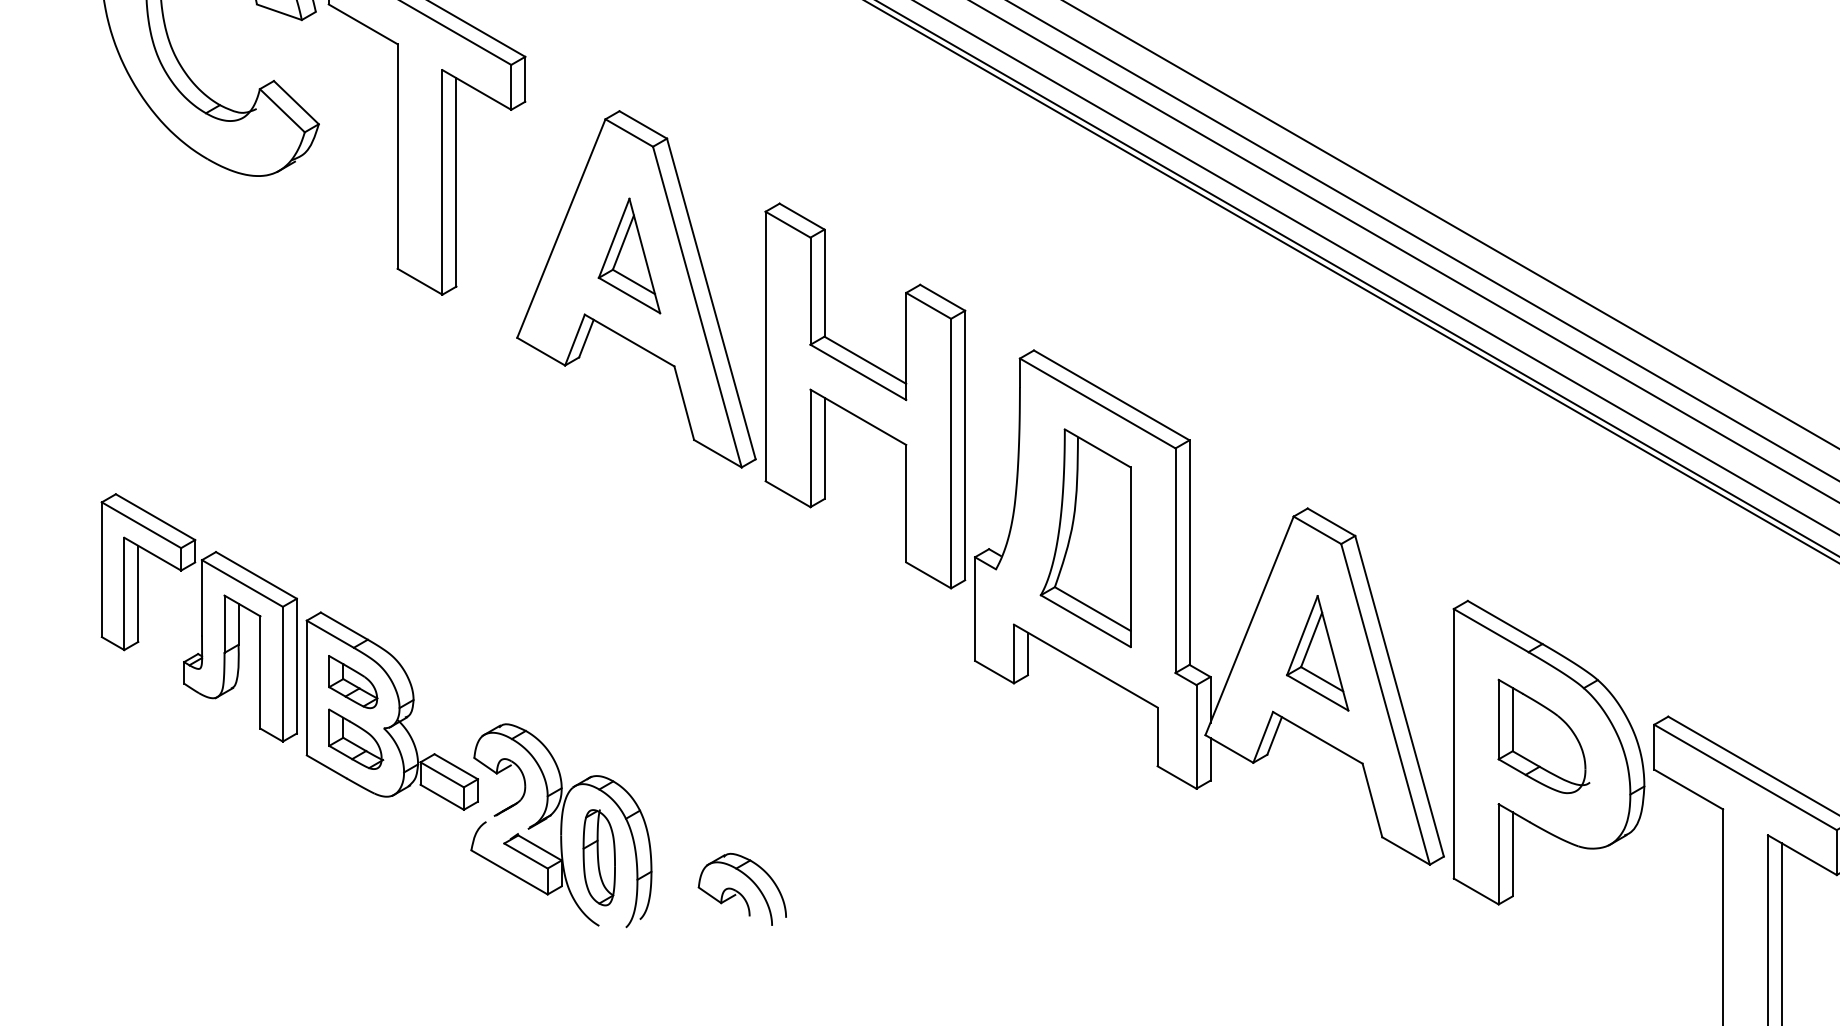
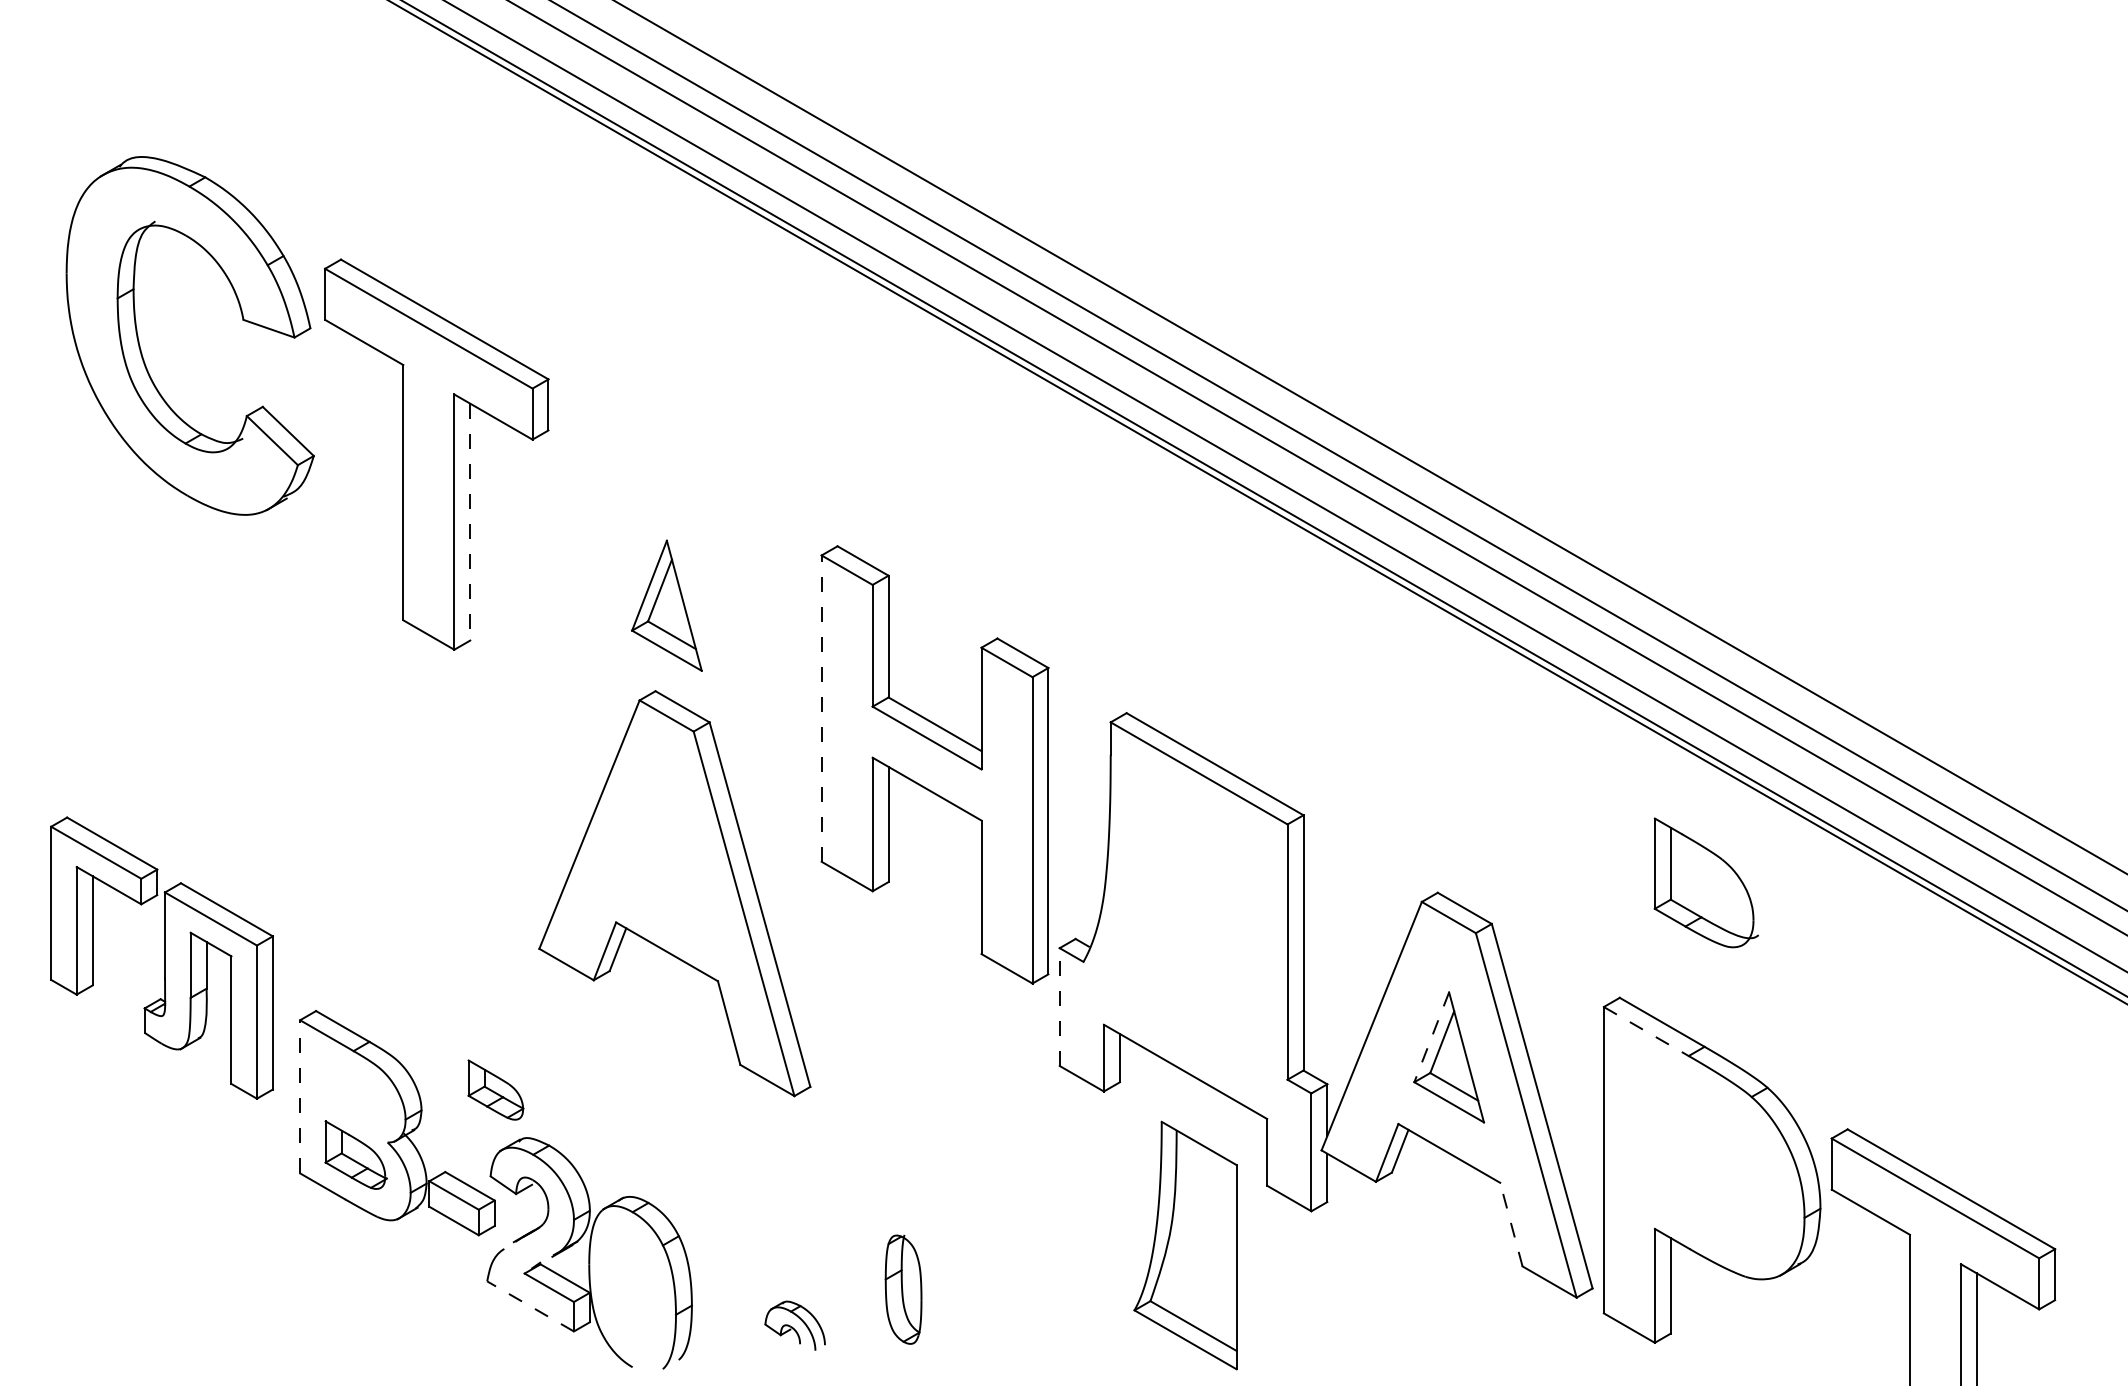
line: (456, 182) -> (470, 522), solid -> dashed
part: (636, 289) -> (674, 893), moved
line: (765, 346) -> (821, 708), solid -> dashed
part: (1085, 538) -> (1185, 1245), moved
line: (974, 609) -> (1059, 1007), solid -> dashed
part: (198, 617) -> (161, 957), moved
line: (1491, 630) -> (1646, 1031), solid -> dashed
line: (1302, 635) -> (1431, 1037), solid -> dashed
part: (352, 681) -> (495, 1089), moved
line: (307, 687) -> (300, 1096), solid -> dashed
part: (1543, 736) -> (1705, 882), moved
line: (1372, 800) -> (1511, 1224), solid -> dashed
part: (599, 857) -> (903, 1289), moved
line: (509, 872) -> (530, 1306), solid -> dashed
part: (741, 889) -> (794, 1325), size x0.6

